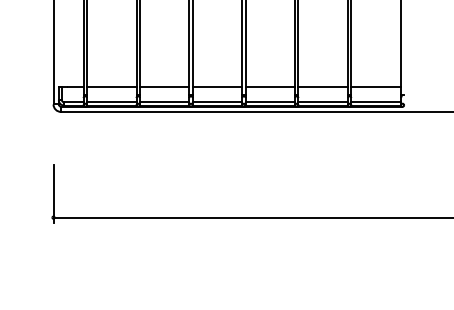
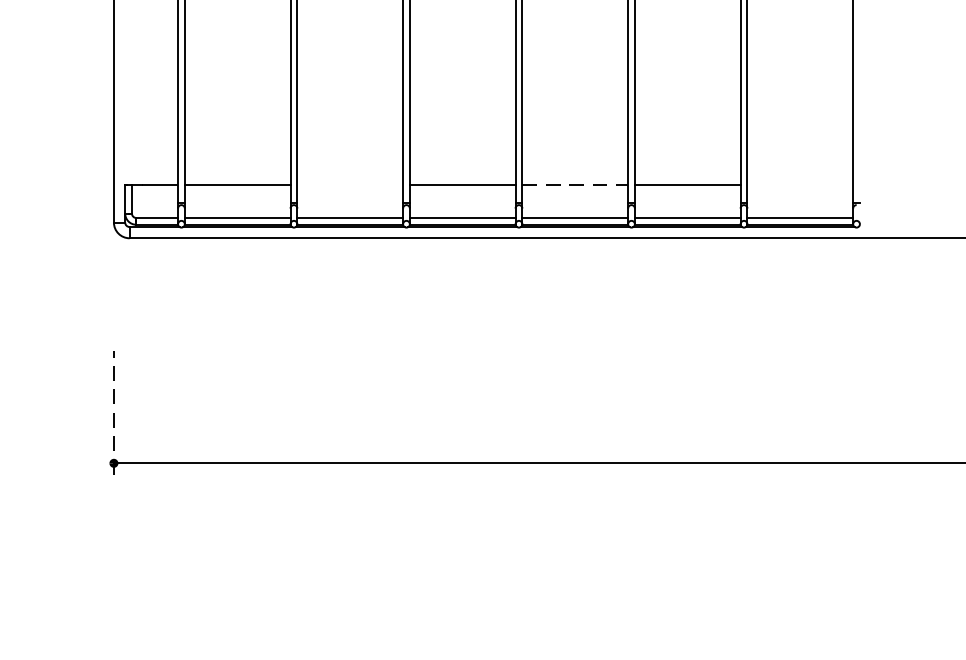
line: (164, 87) -> (350, 186), removed
line: (270, 87) -> (575, 186), solid -> dashed
line: (375, 87) -> (798, 186), removed
line: (53, 193) -> (113, 411), solid -> dashed

